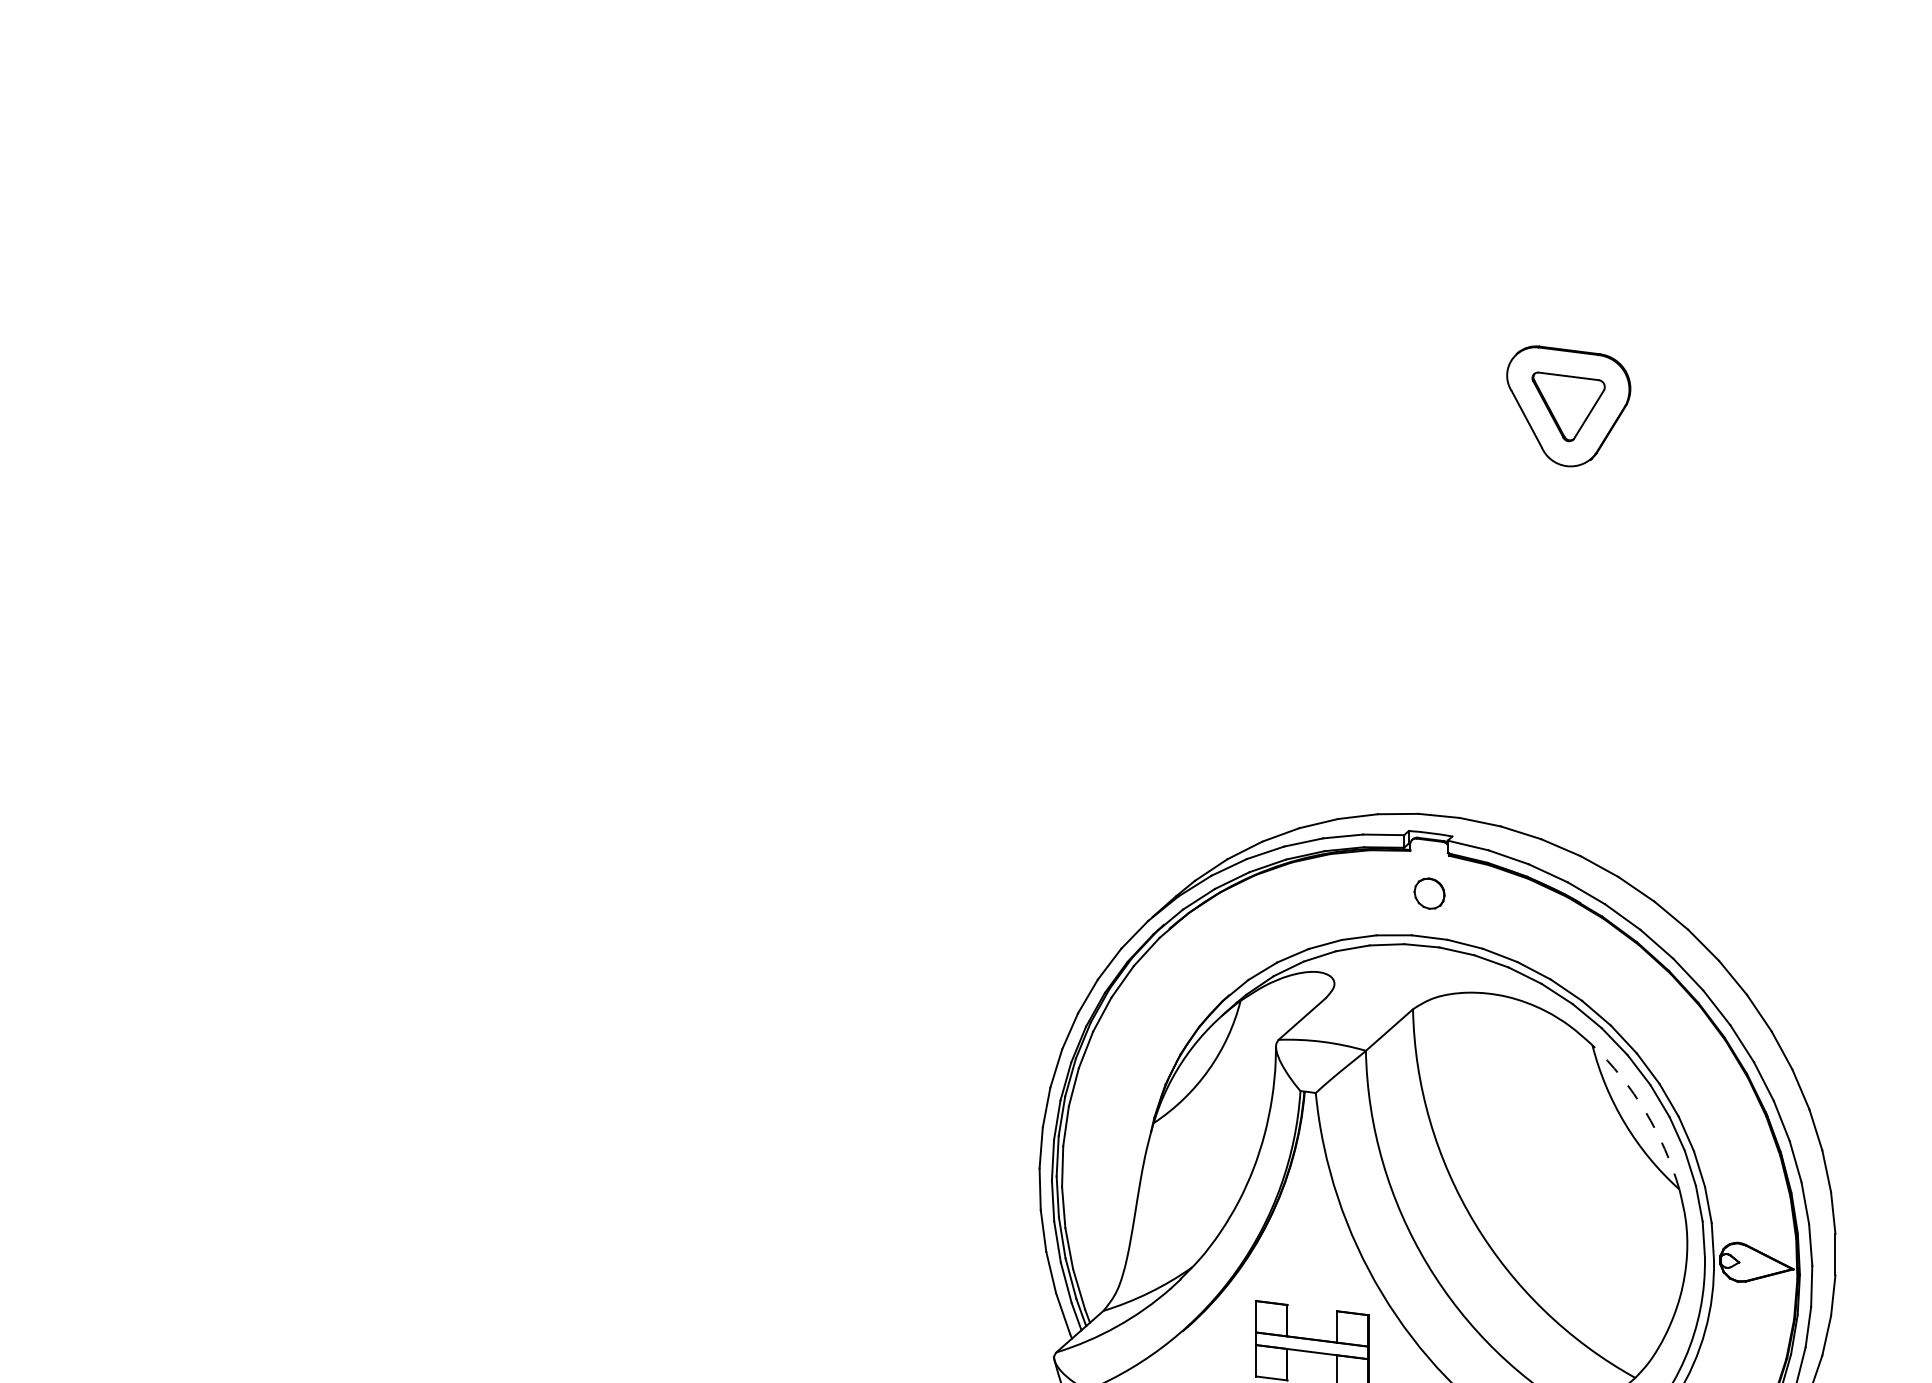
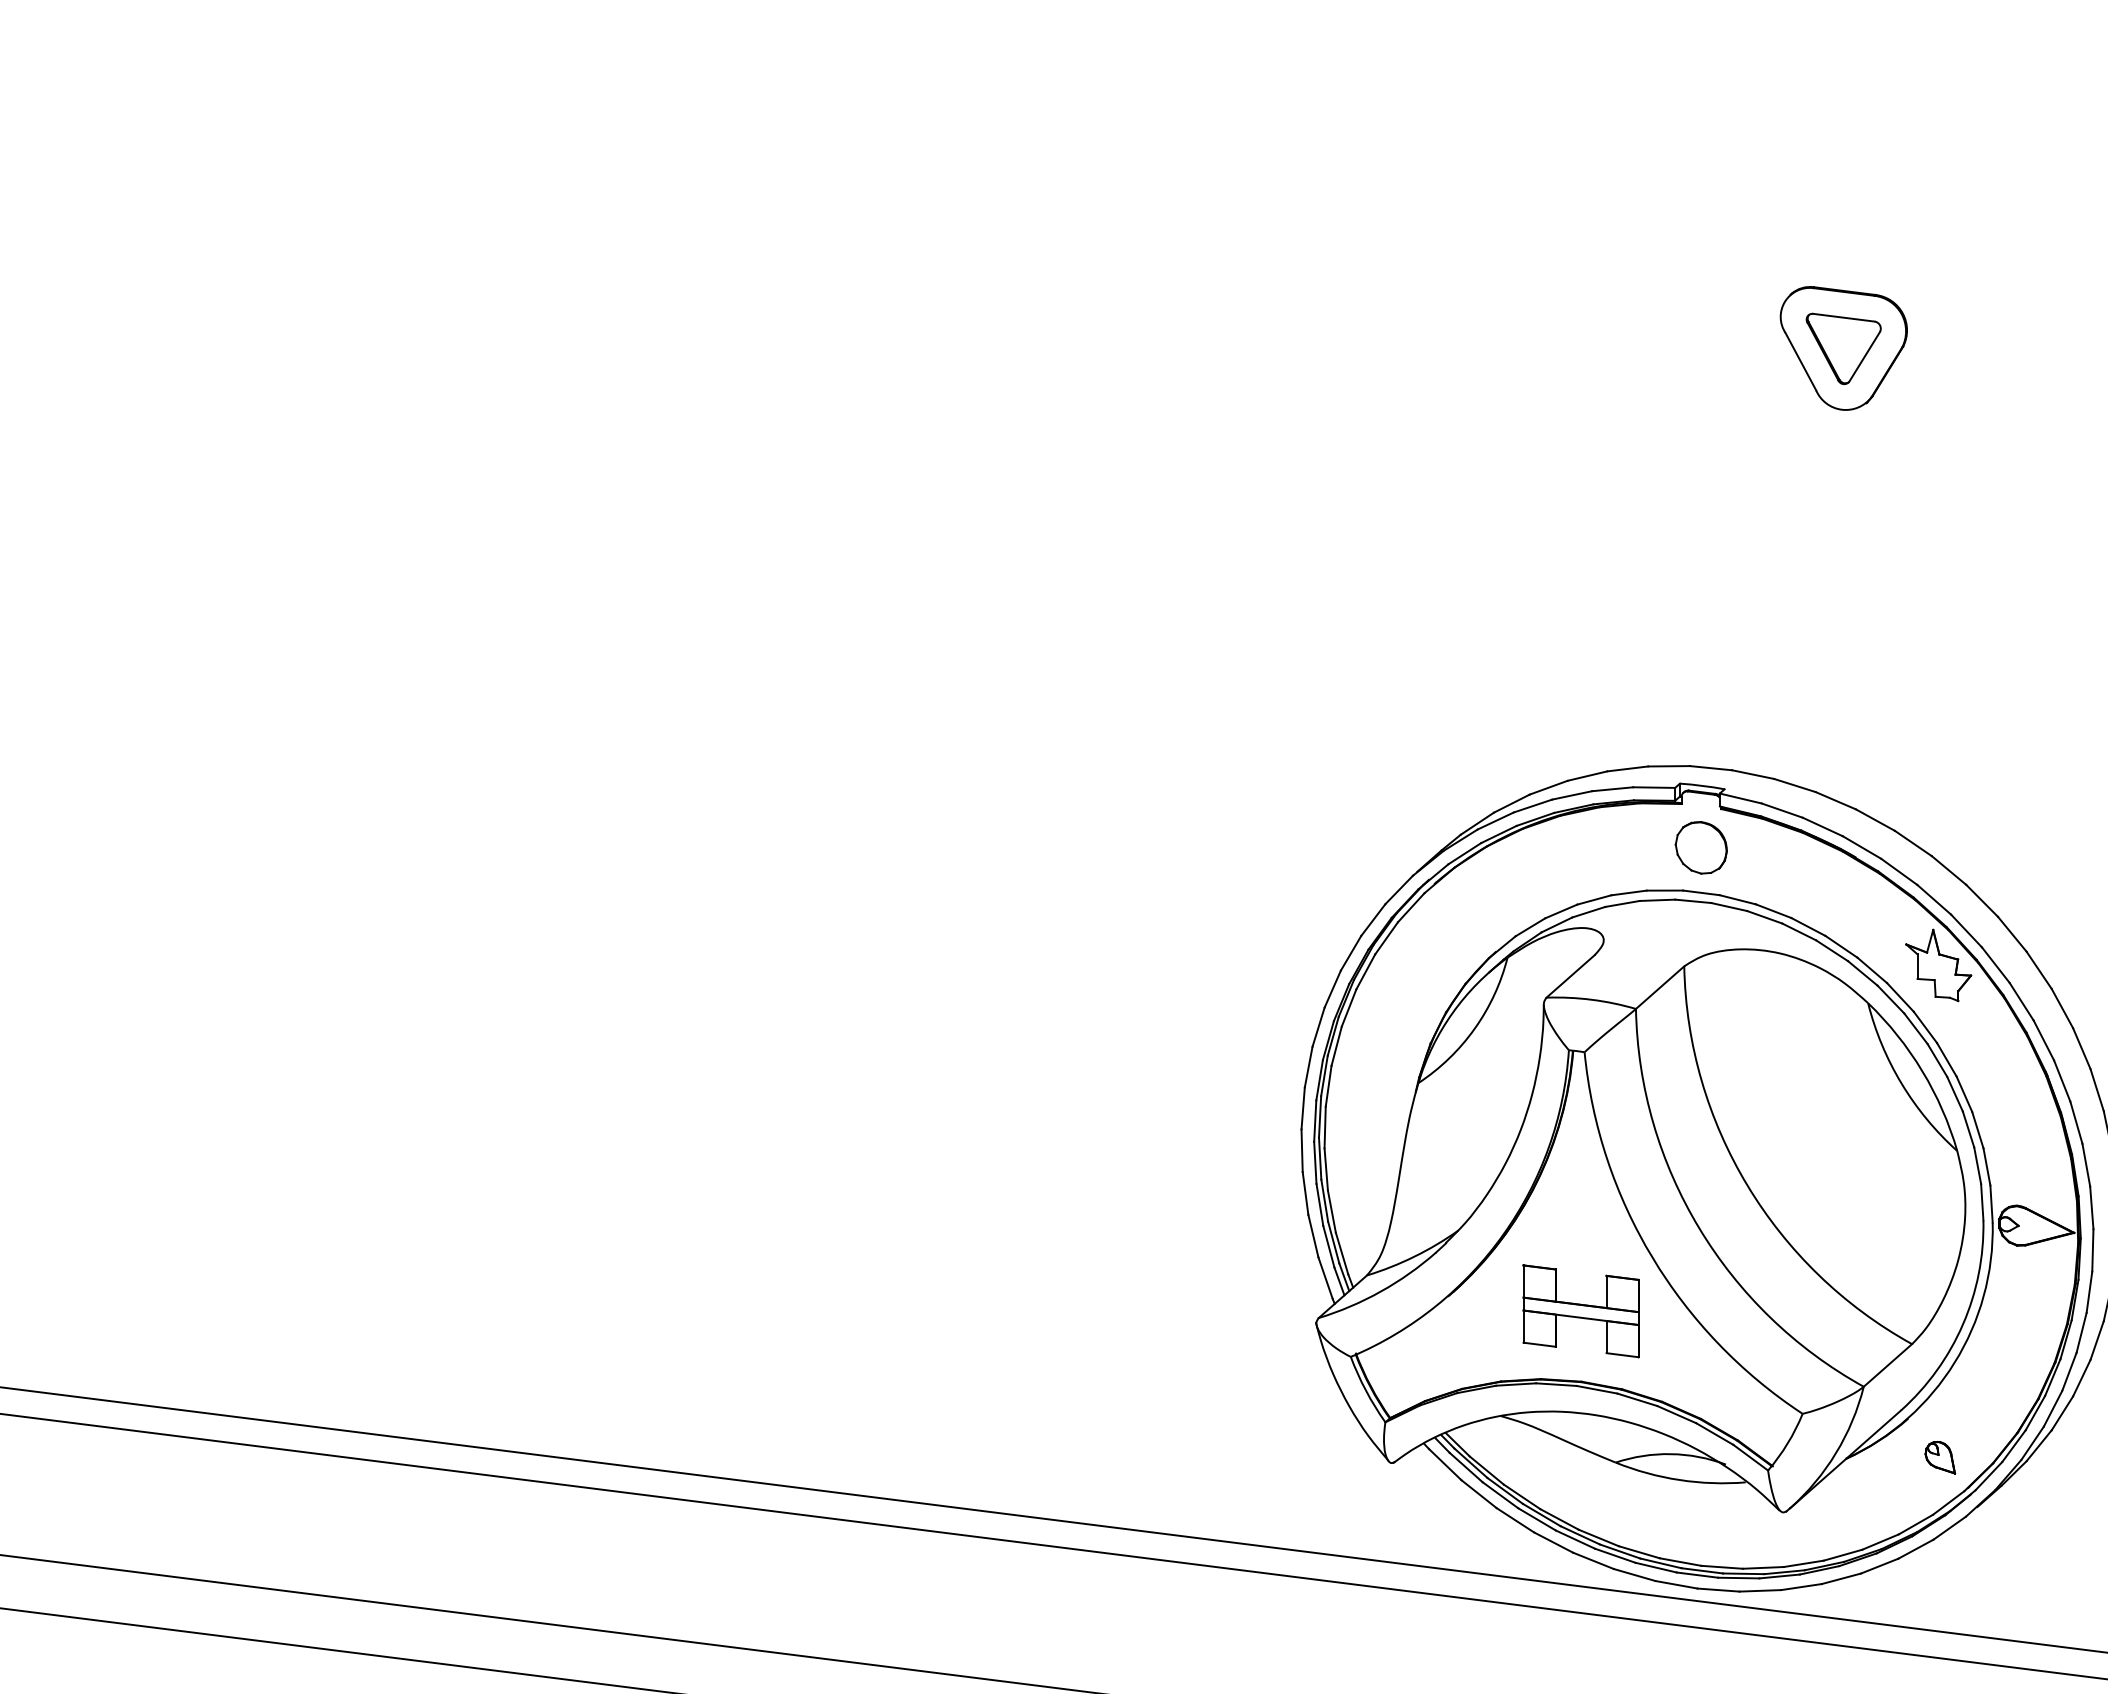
part: (1428, 893) -> (1700, 847), size x1.67
part: (1661, 1008) -> (1938, 965), added
arc: (1645, 1111) -> (1922, 1071), dashed -> solid

